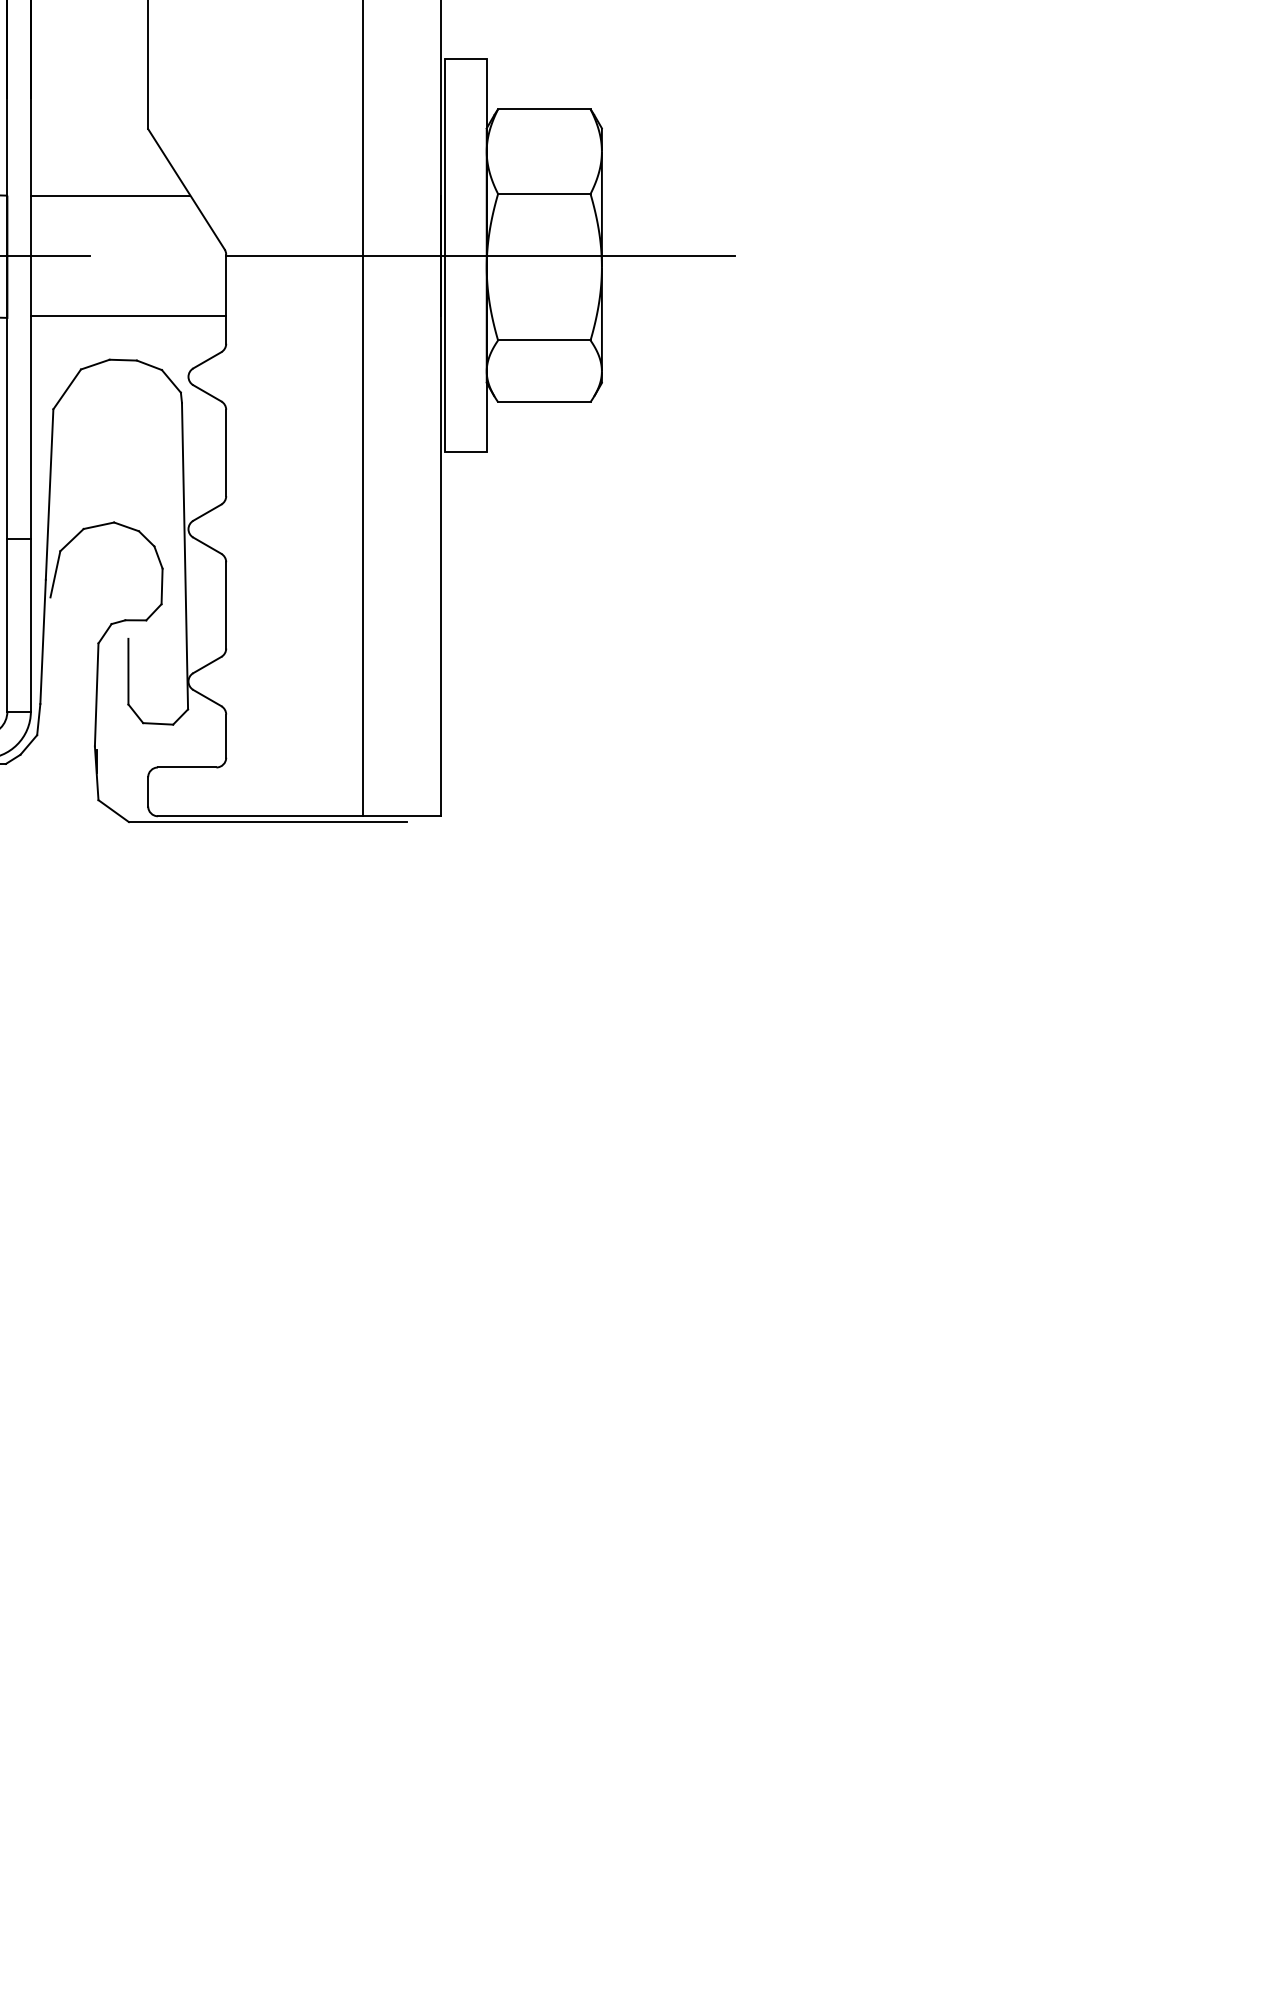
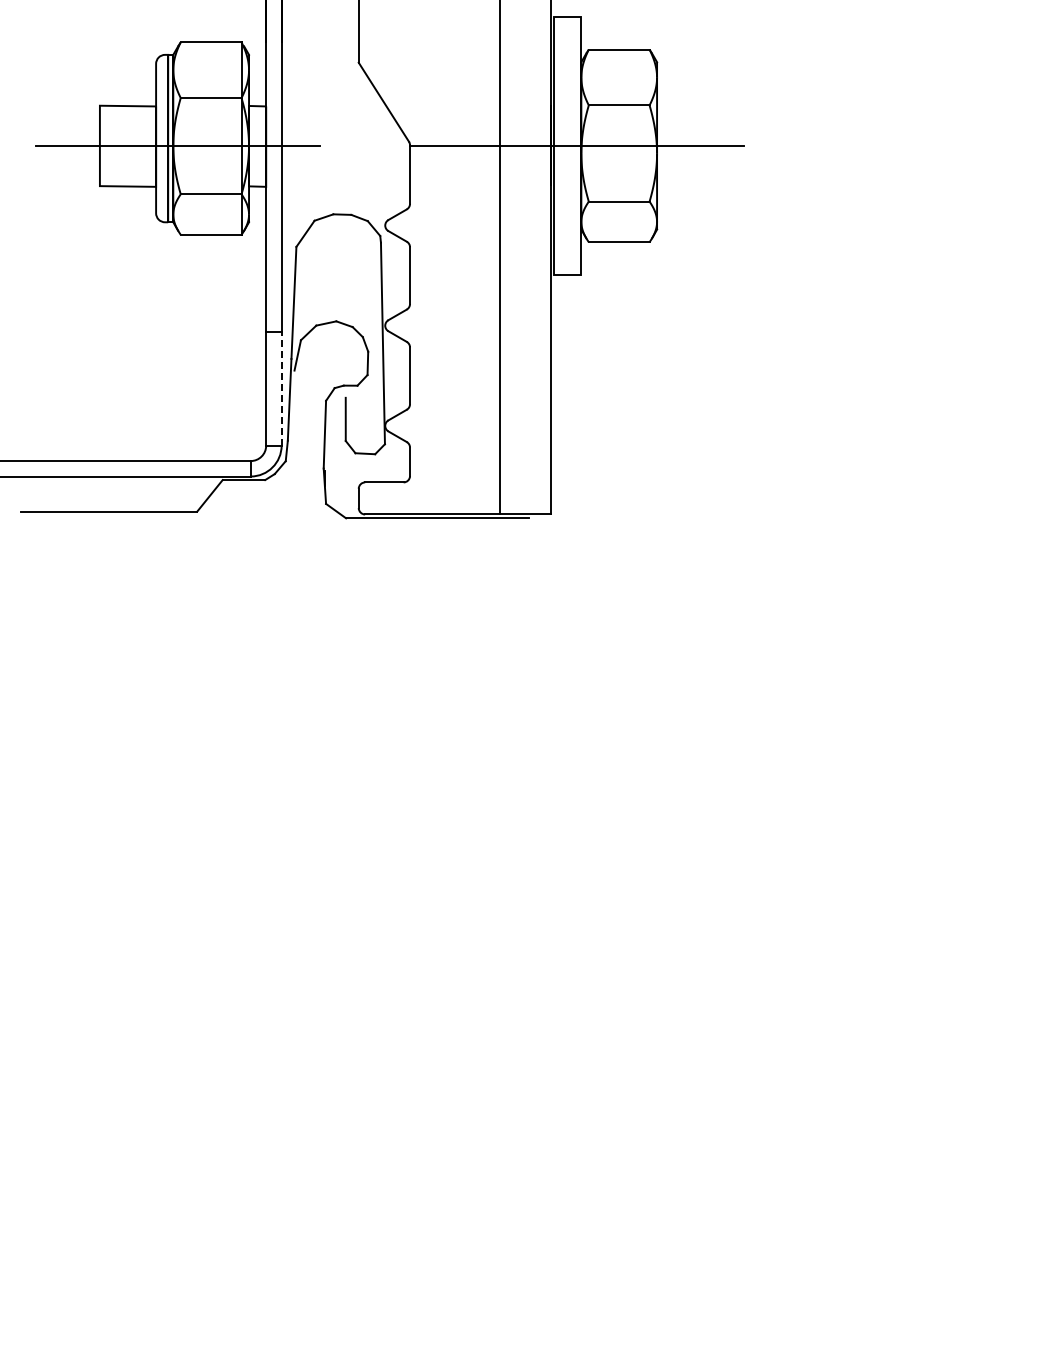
line: (109, 195) -> (333, 106), removed
line: (128, 315) -> (345, 185), removed
line: (30, 624) -> (281, 388), solid -> dashed

